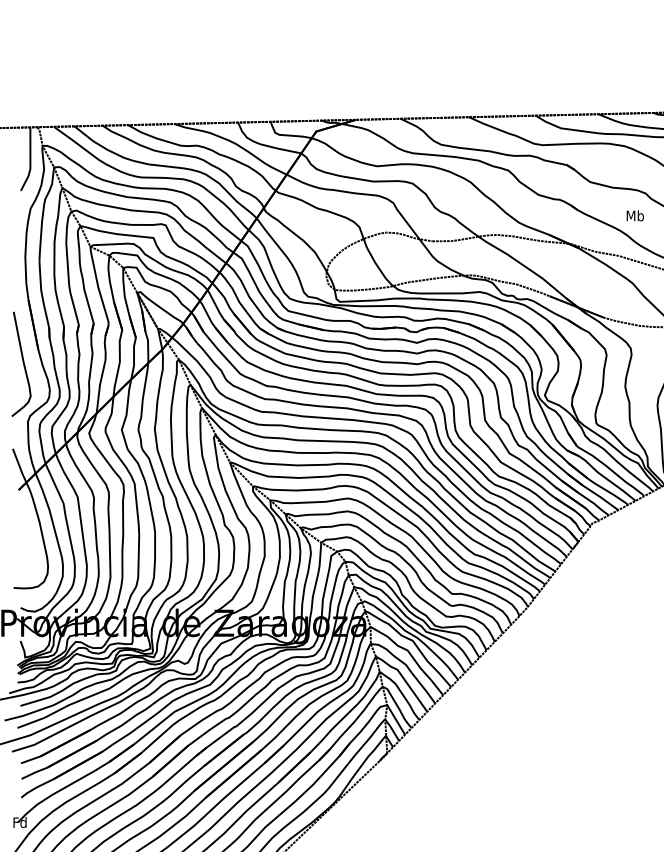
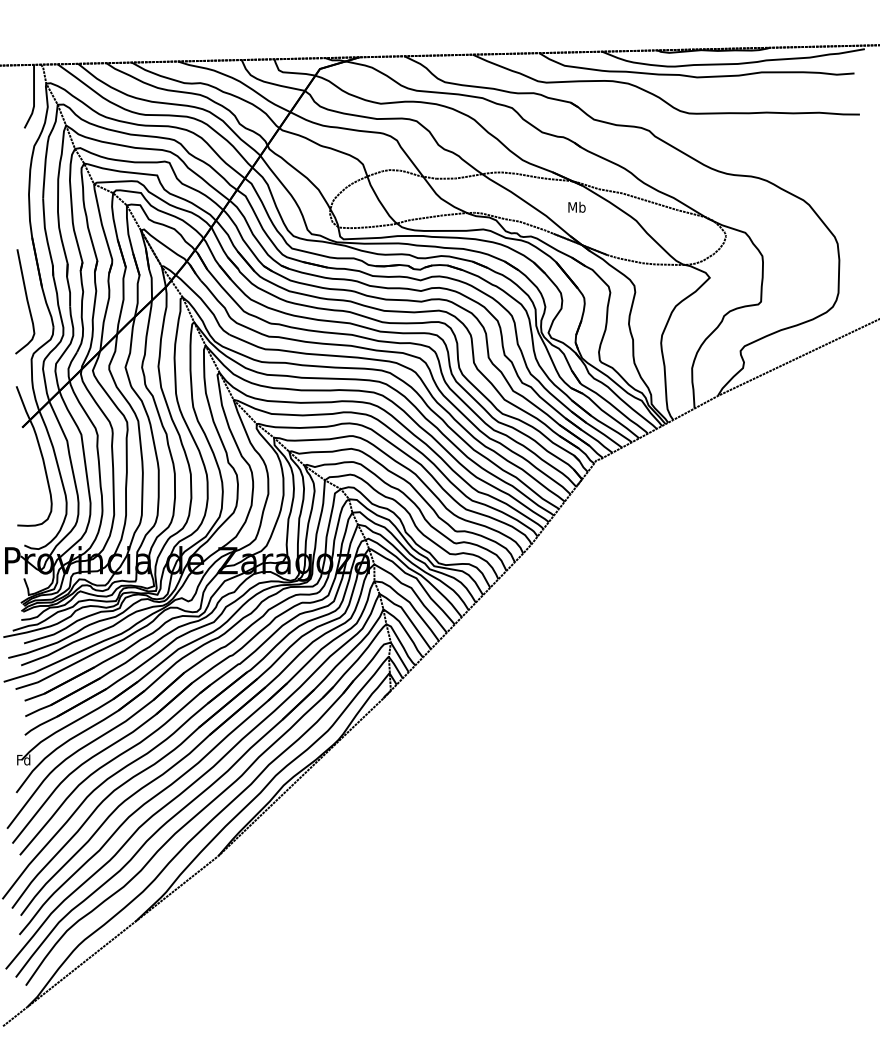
text: (634, 215) -> (576, 206), moved

